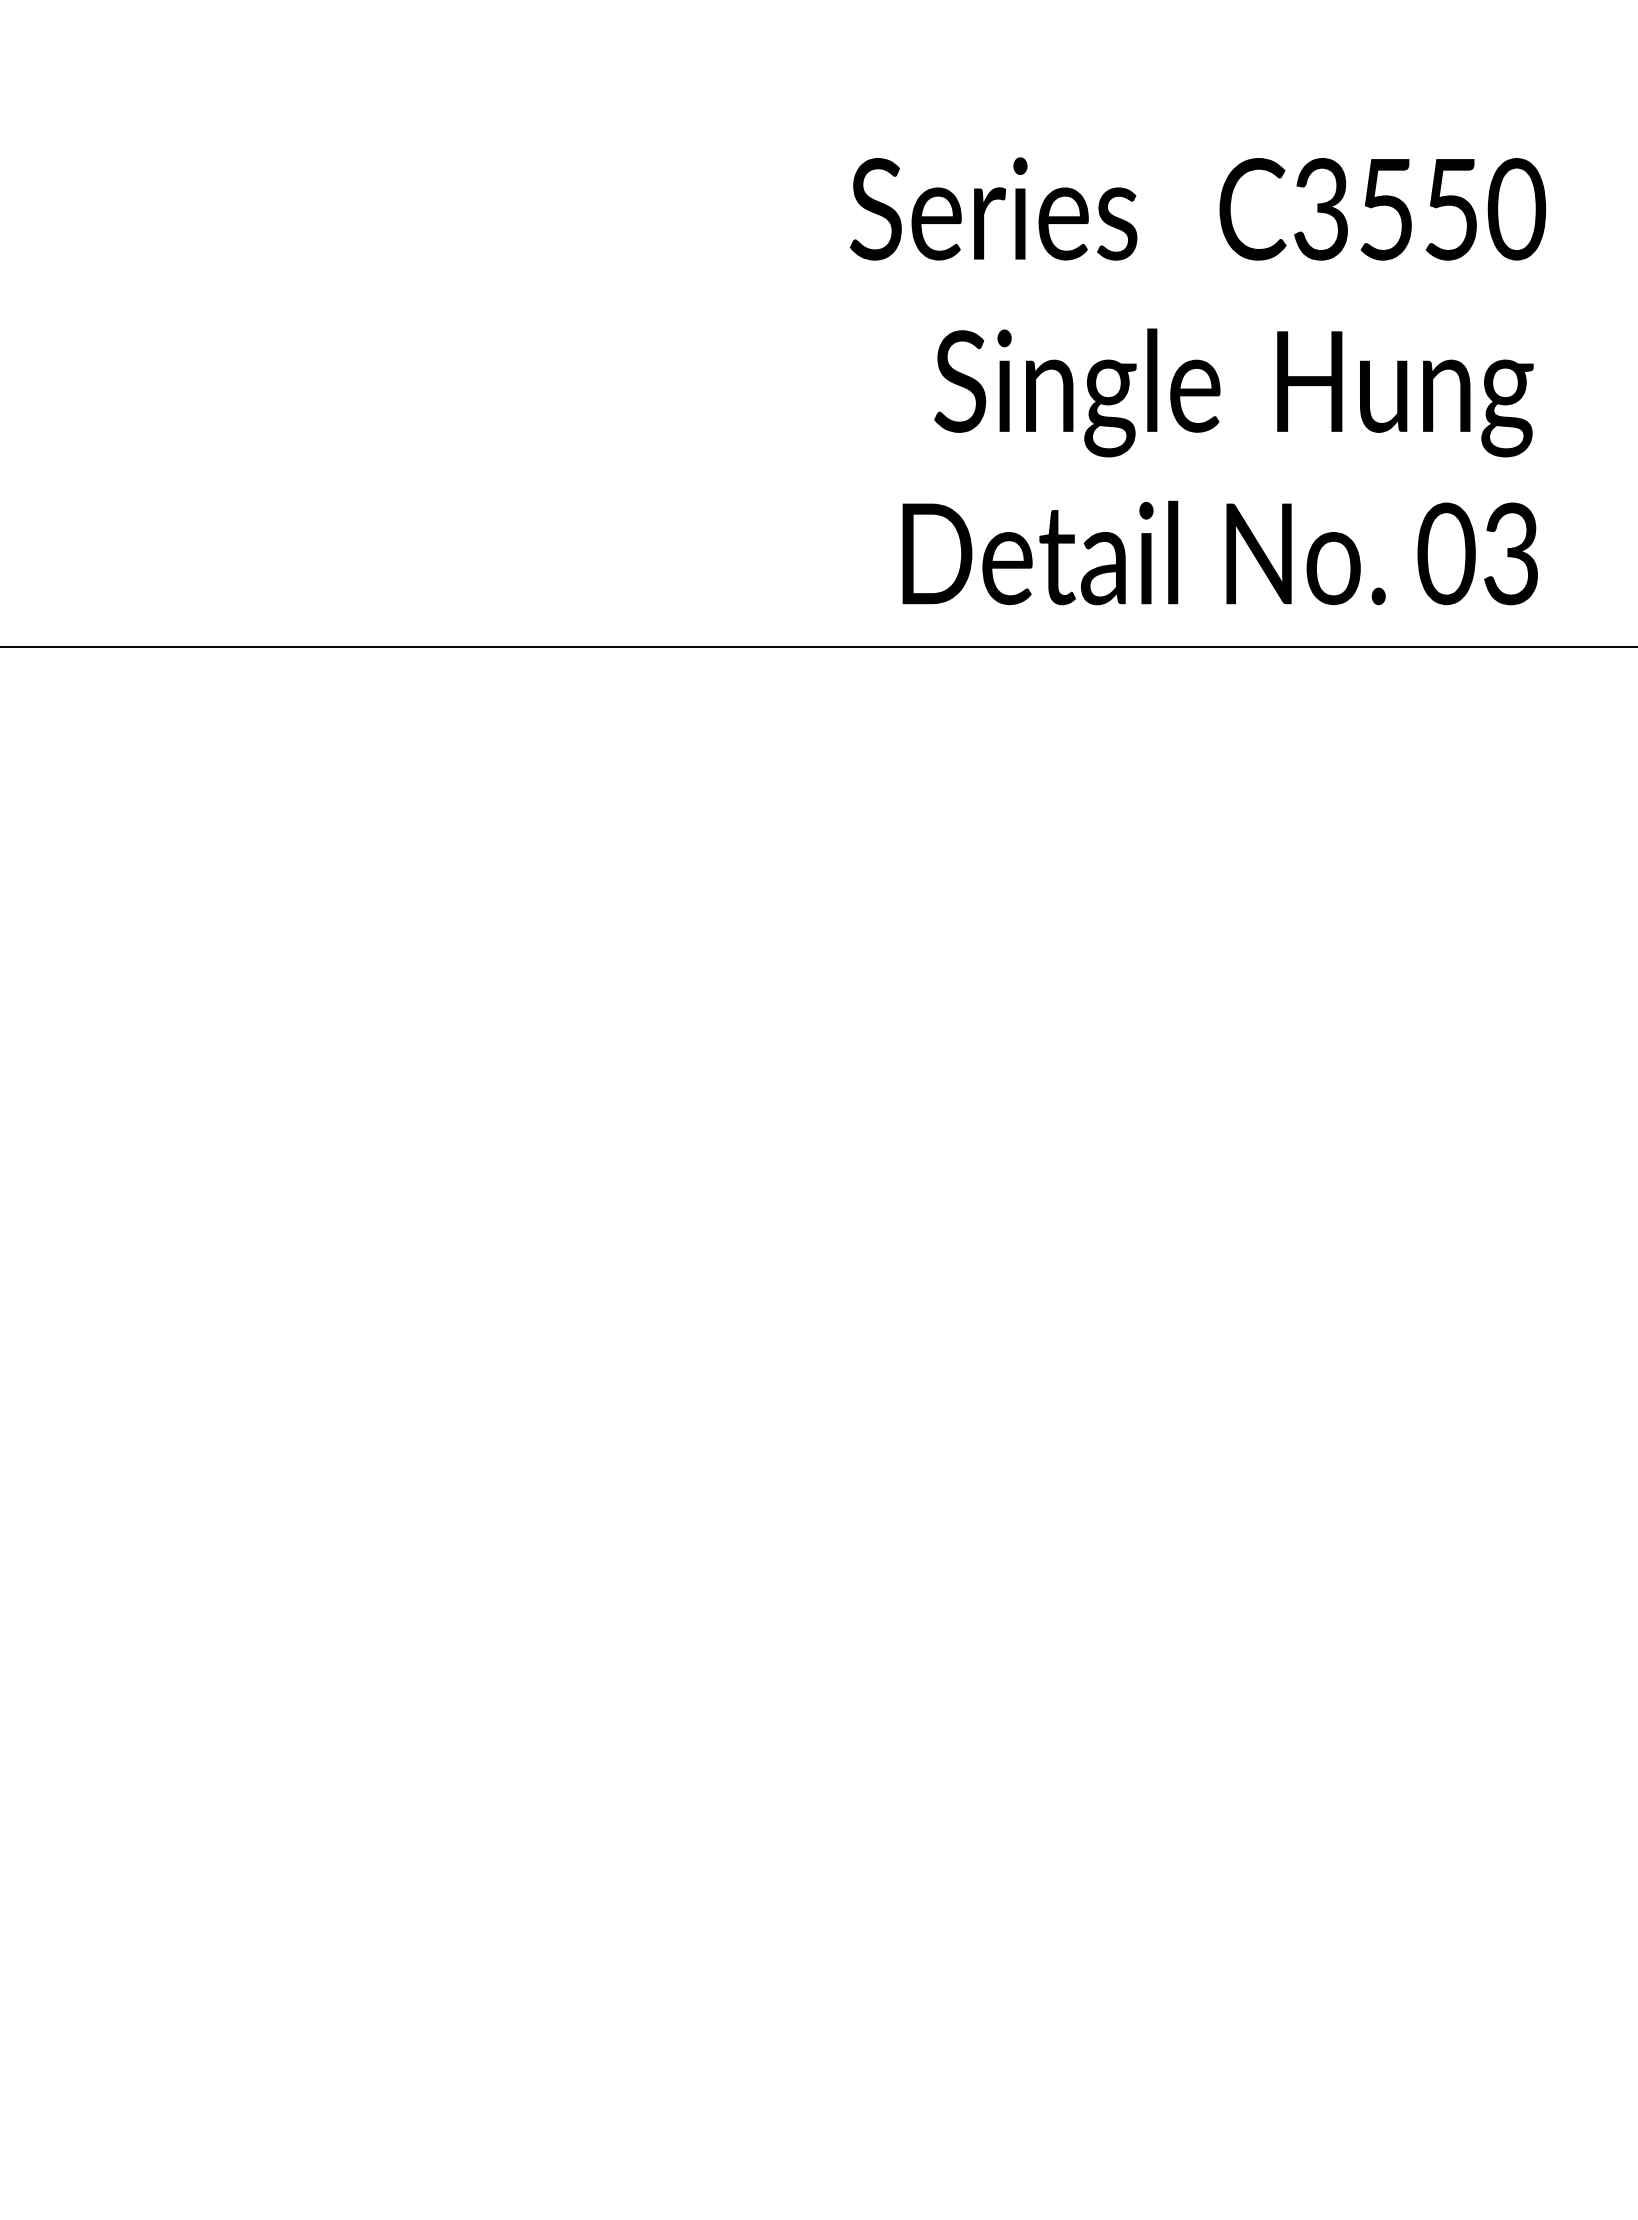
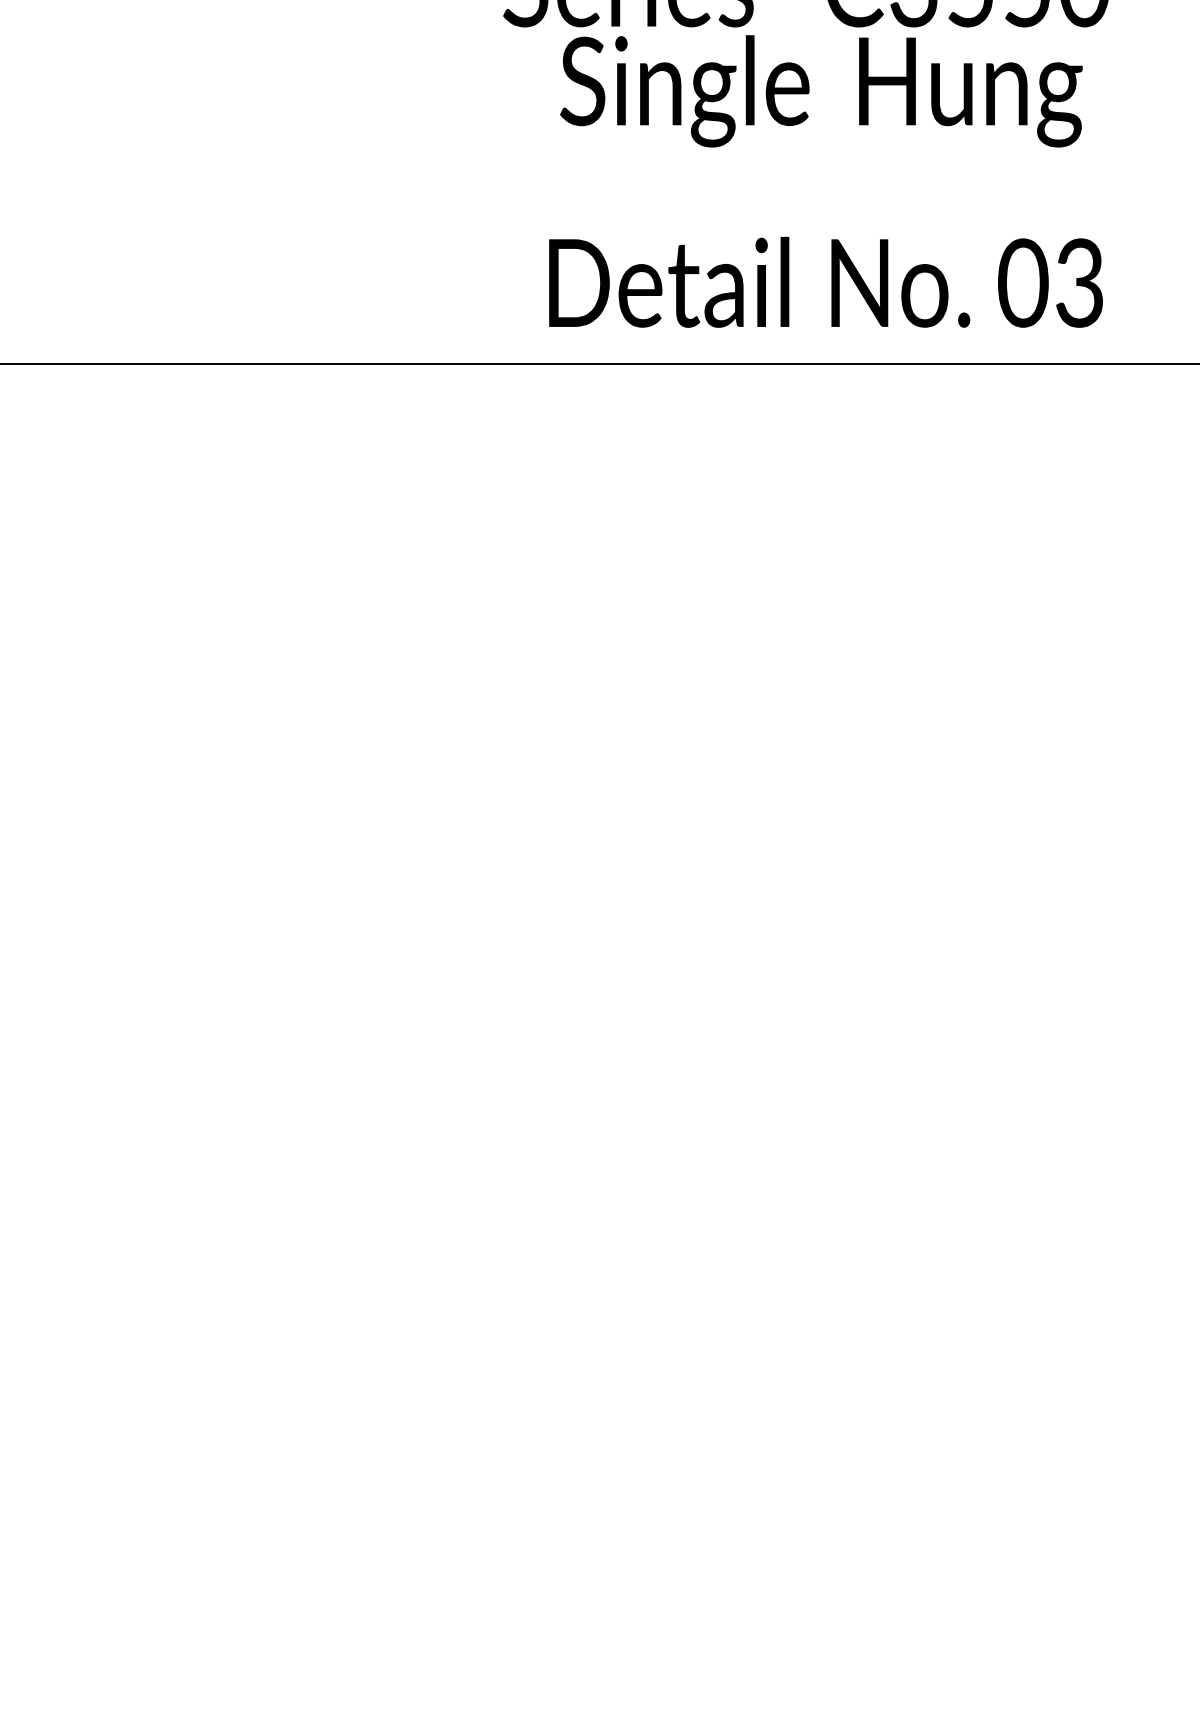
text: (1233, 392) -> (820, 90), moved

